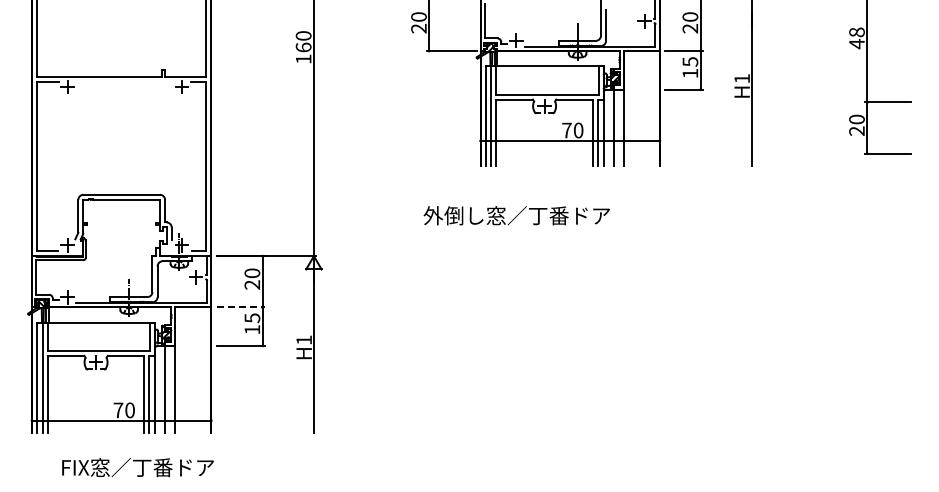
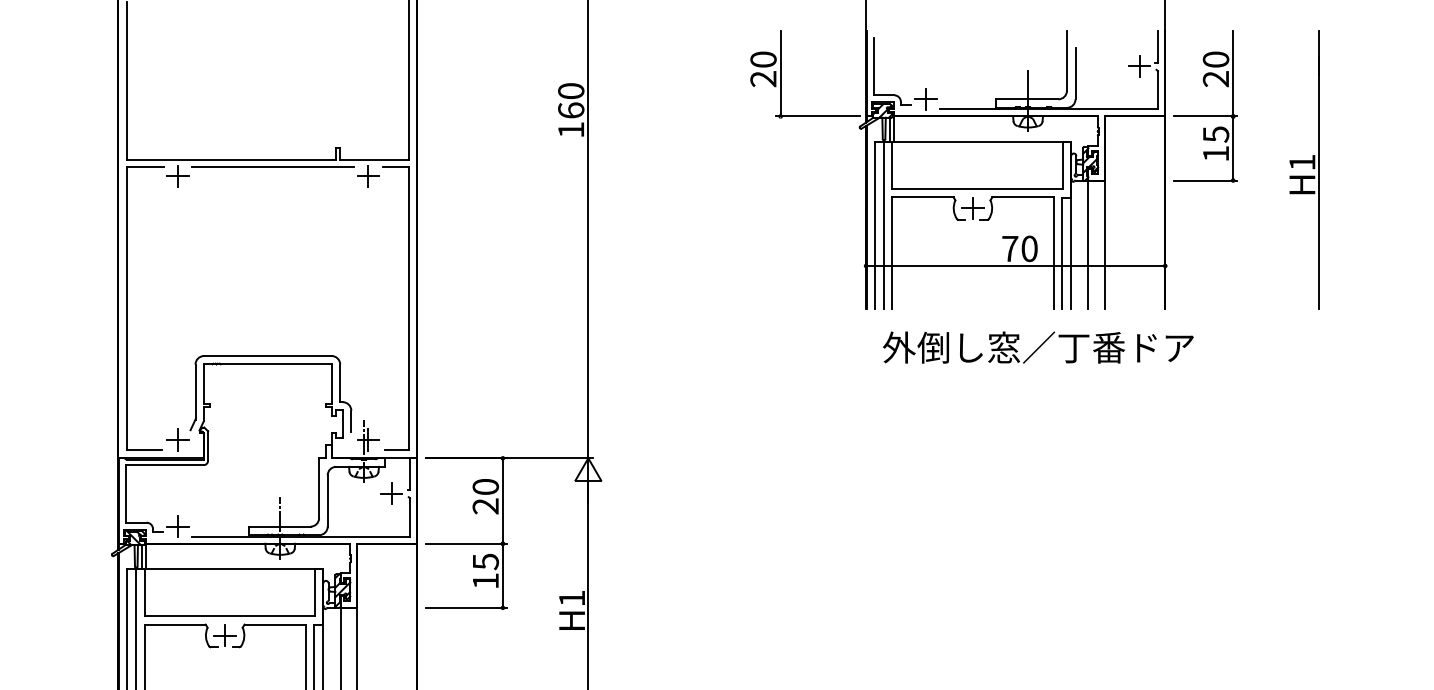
line: (124, 81) -> (272, 167), added
text: (516, 215) -> (1037, 347), moved
line: (241, 307) -> (467, 543), dashed -> solid

